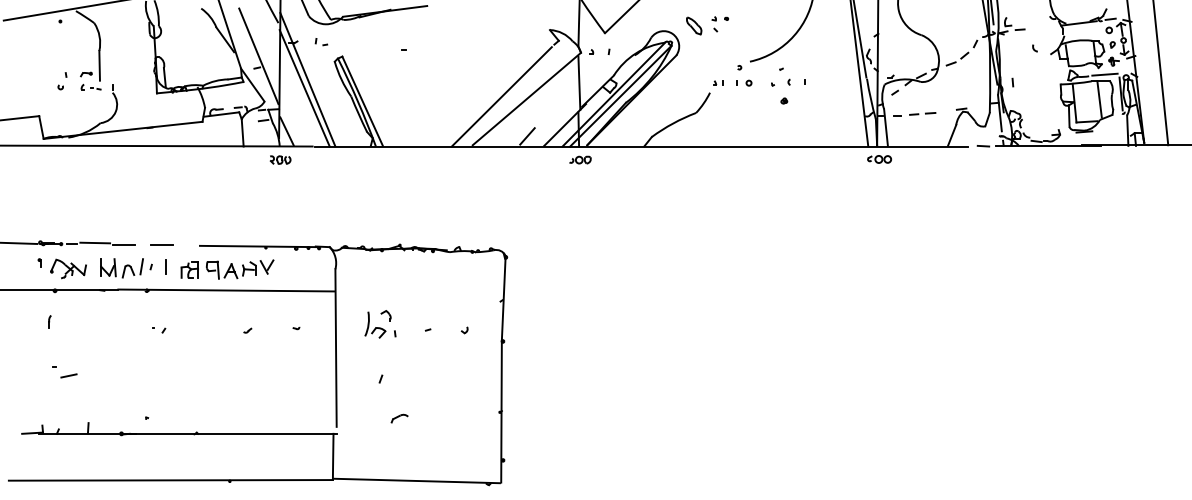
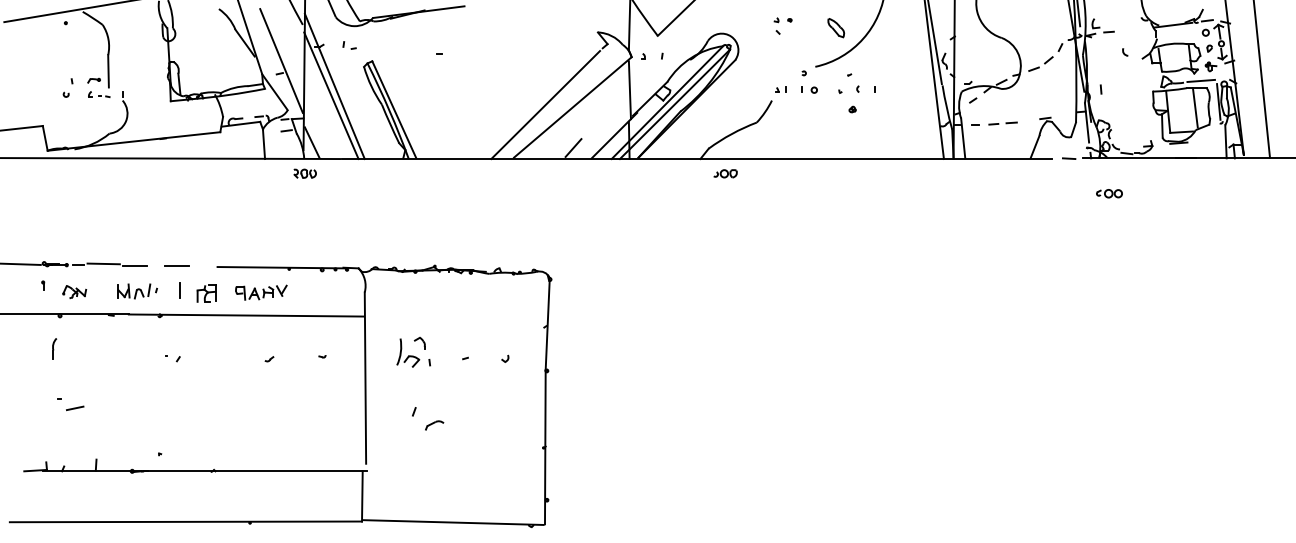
part: (694, 25) -> (836, 27), moved
part: (580, 159) -> (725, 173), moved
part: (879, 159) -> (1109, 193), moved
part: (68, 268) -> (74, 291), size x0.6
part: (126, 268) -> (137, 291), size x0.7
part: (240, 269) -> (261, 292), size x0.7
part: (49, 321) -> (54, 349), size x1.6
part: (399, 418) -> (434, 425), moved

